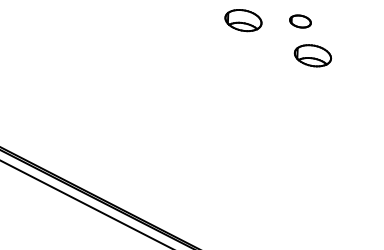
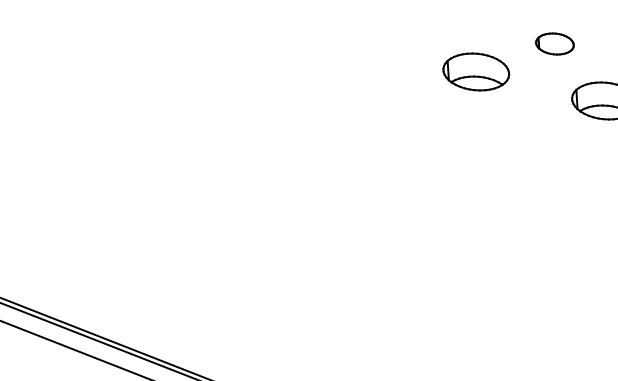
part: (243, 20) -> (476, 71), moved
part: (300, 21) -> (554, 43), moved

